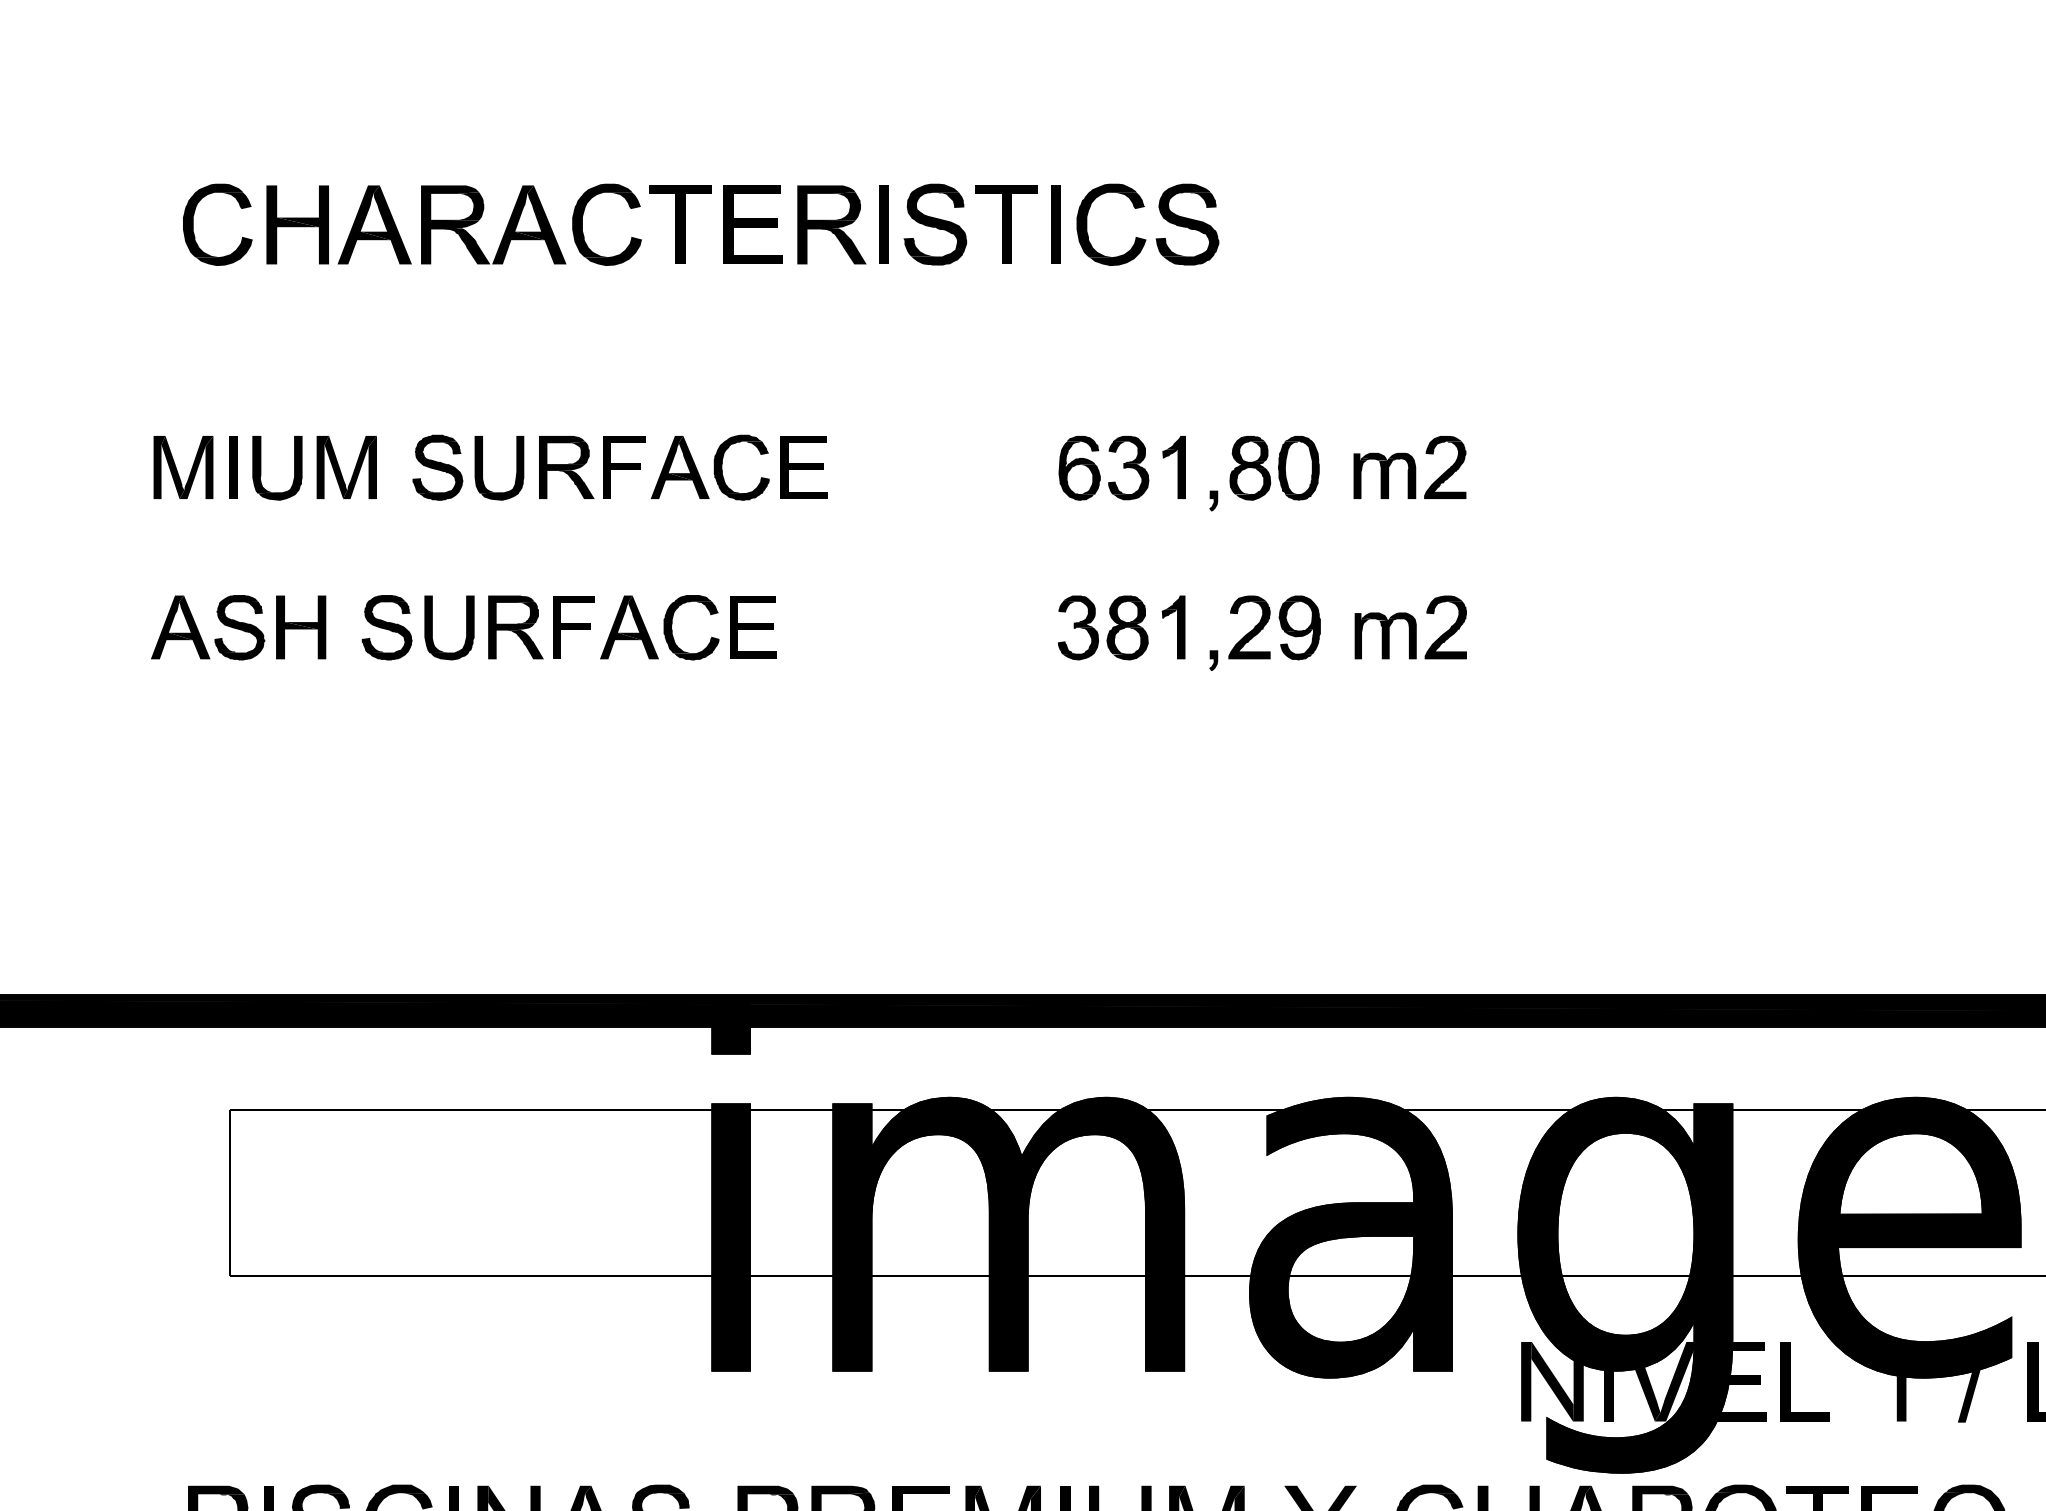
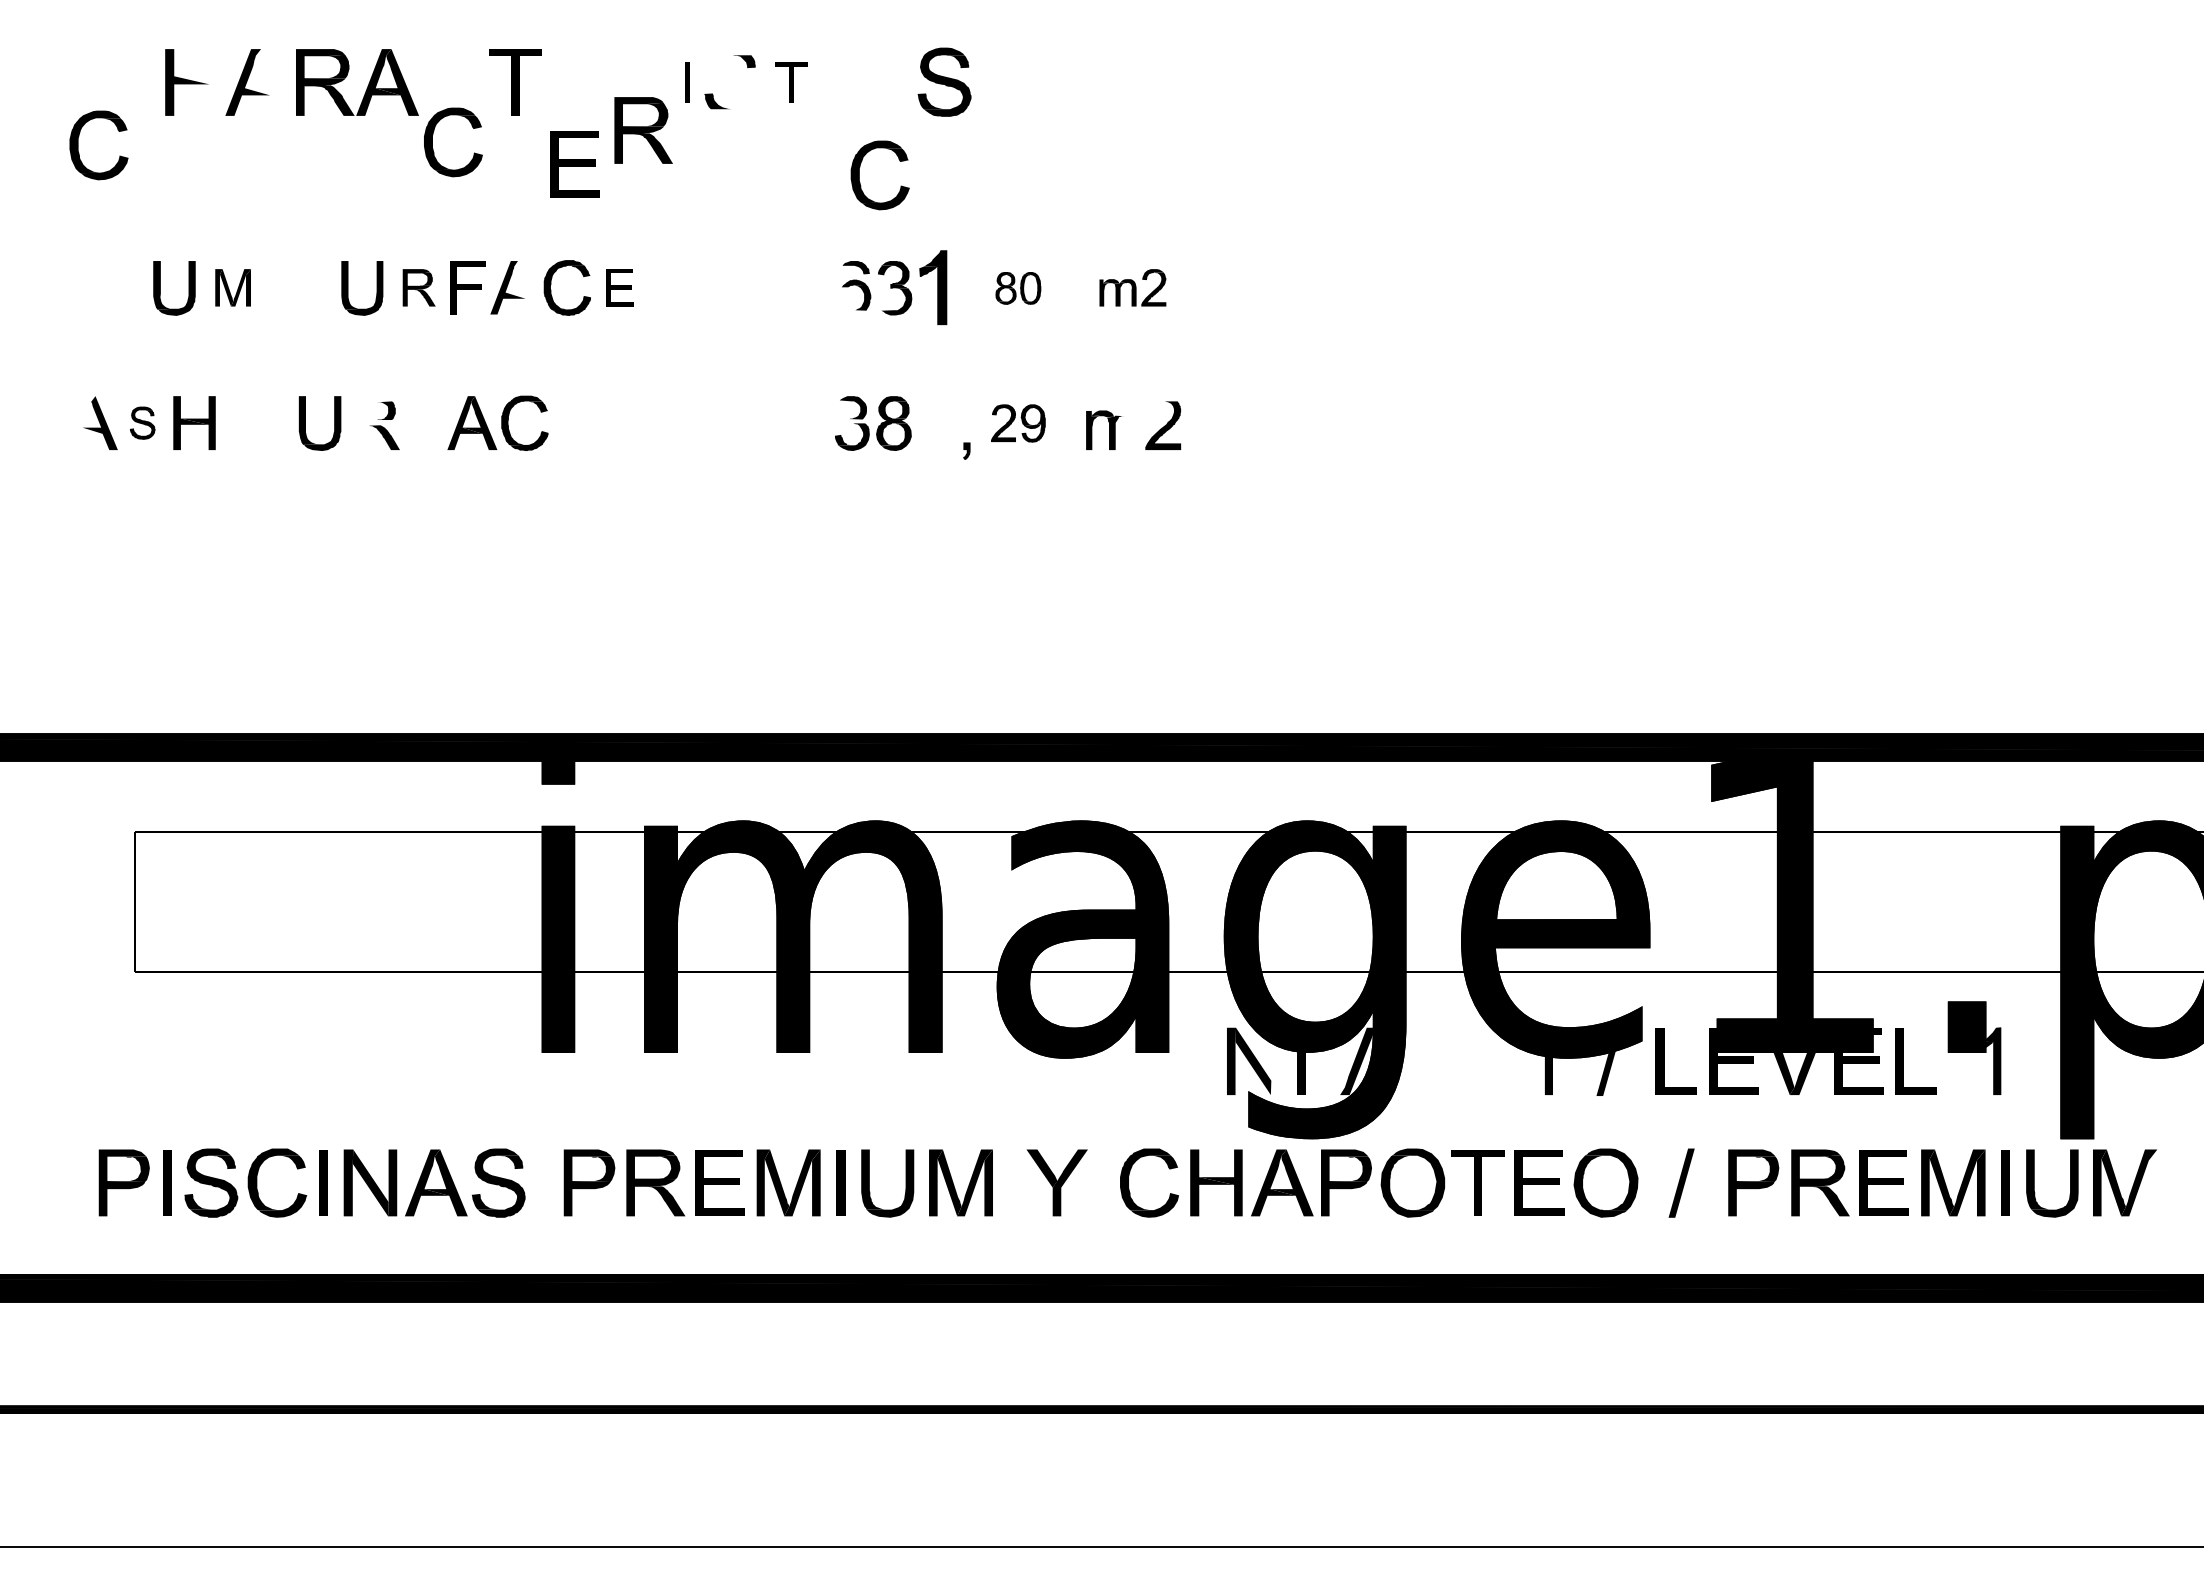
fill: (936, 223) -> (732, 81), removed
part: (193, 224) -> (78, 145), moved
fill: (303, 224) -> (196, 82), removed
fill: (386, 224) -> (266, 82), removed
part: (752, 224) -> (574, 164), moved
part: (831, 224) -> (643, 130), moved
part: (883, 224) -> (687, 82), size x0.6
part: (1006, 224) -> (791, 82), size x0.6
fill: (1055, 224) -> (832, 82), removed
part: (1086, 224) -> (859, 175), moved
part: (583, 232) -> (433, 148), moved
part: (182, 467) -> (94, 287), removed
fill: (233, 467) -> (137, 287), removed
part: (346, 467) -> (232, 287), size x0.7
part: (436, 467) -> (309, 287), removed
part: (565, 467) -> (418, 287), size x0.7
fill: (688, 467) -> (522, 287), removed
part: (803, 467) -> (619, 287), size x0.7
part: (1174, 467) -> (933, 287), size x1.4
part: (1409, 467) -> (1132, 287), size x0.7
part: (1274, 468) -> (1018, 288), size x0.6
fill: (1076, 470) -> (850, 290), removed
fill: (1117, 487) -> (885, 304), removed
fill: (1213, 501) -> (966, 316), removed
fill: (1443, 604) -> (1161, 403), removed
fill: (1068, 606) -> (843, 405), removed
fill: (1083, 625) -> (856, 421), removed
part: (239, 626) -> (142, 422), size x0.6
part: (386, 626) -> (266, 422), removed
part: (752, 626) -> (576, 422), removed
part: (1173, 626) -> (932, 422), removed
fill: (171, 627) -> (84, 423), removed
fill: (510, 627) -> (371, 423), removed
fill: (574, 627) -> (425, 423), removed
part: (1274, 627) -> (1018, 423), size x0.7
fill: (1402, 636) -> (1126, 430), removed
fill: (1577, 1381) -> (1274, 1061), removed
fill: (1642, 1381) -> (1329, 1061), removed
fill: (1736, 1381) -> (1409, 1061), removed
fill: (1805, 1381) -> (1467, 1061), removed

